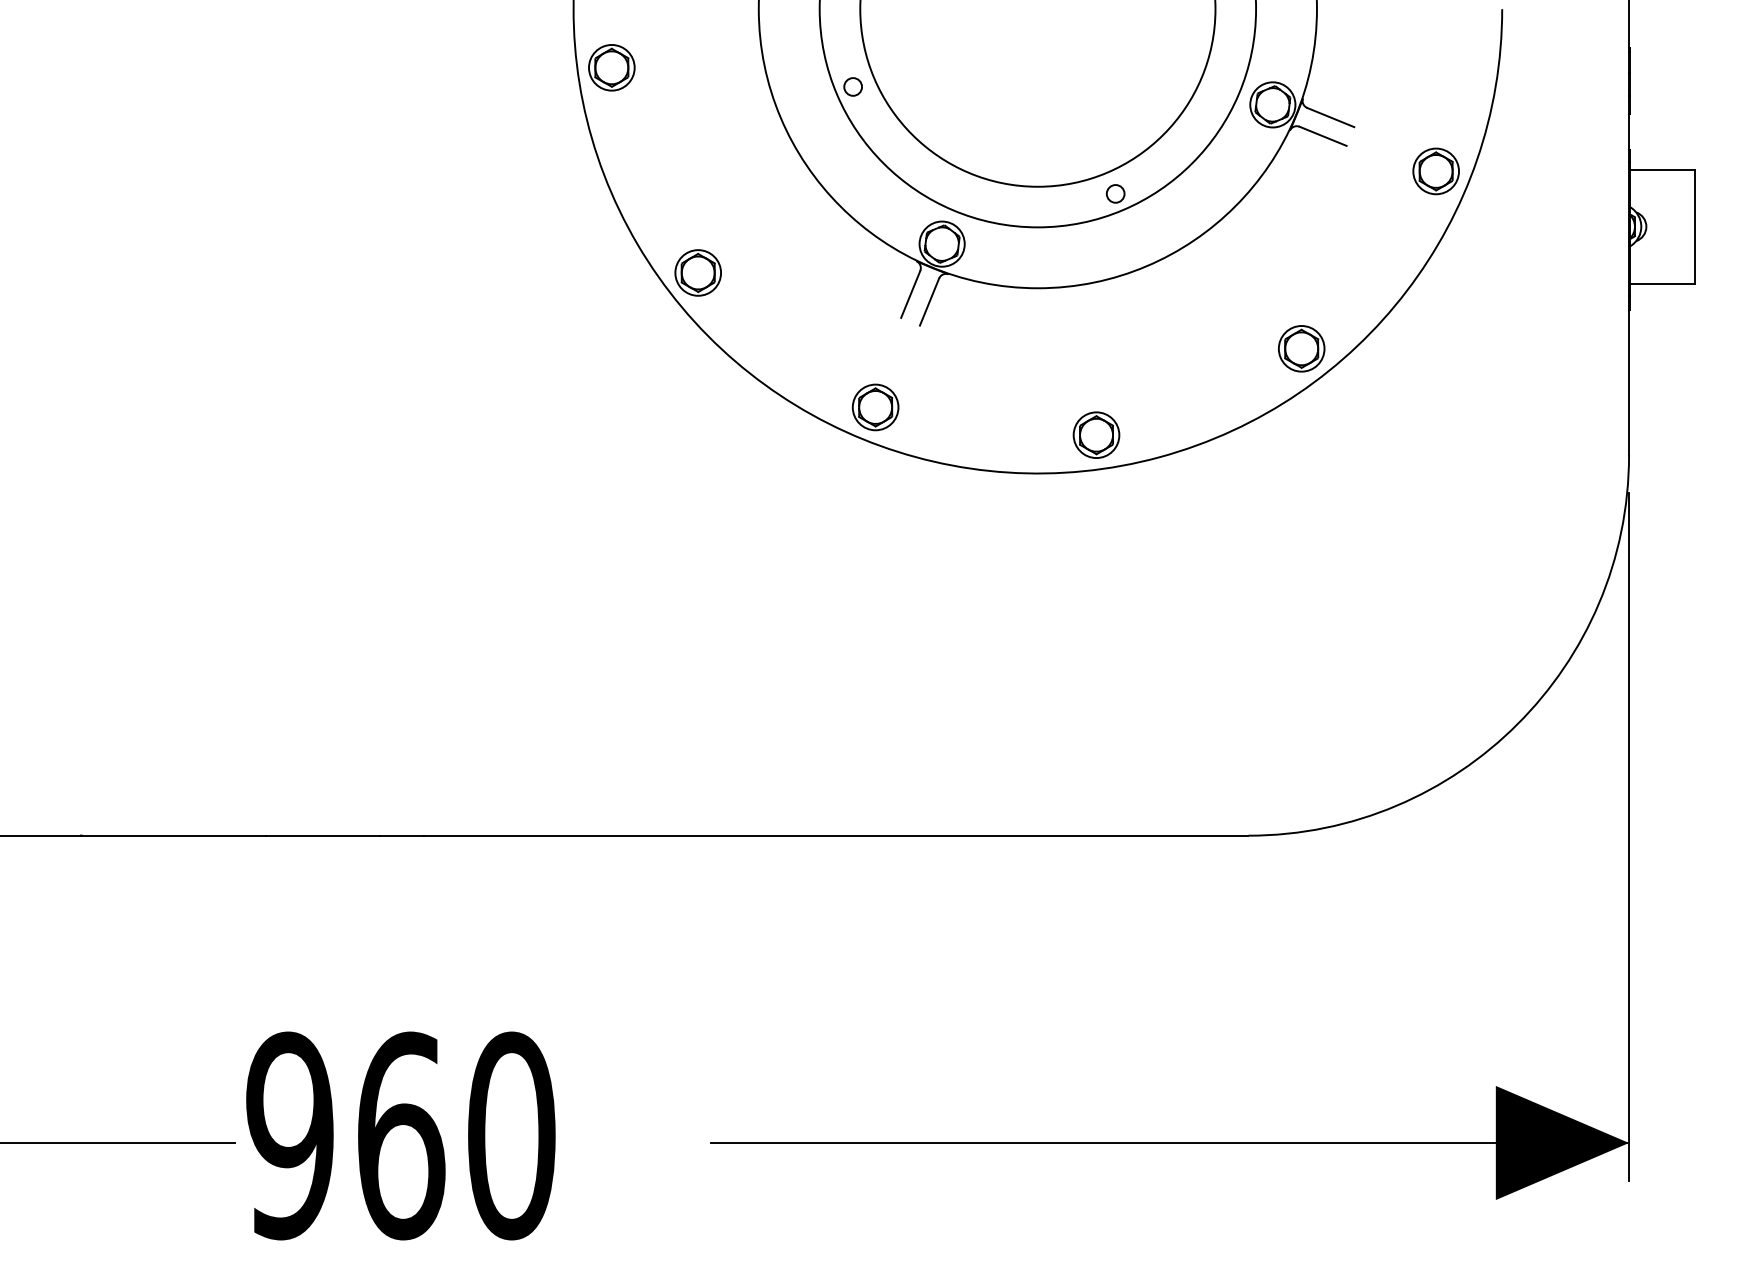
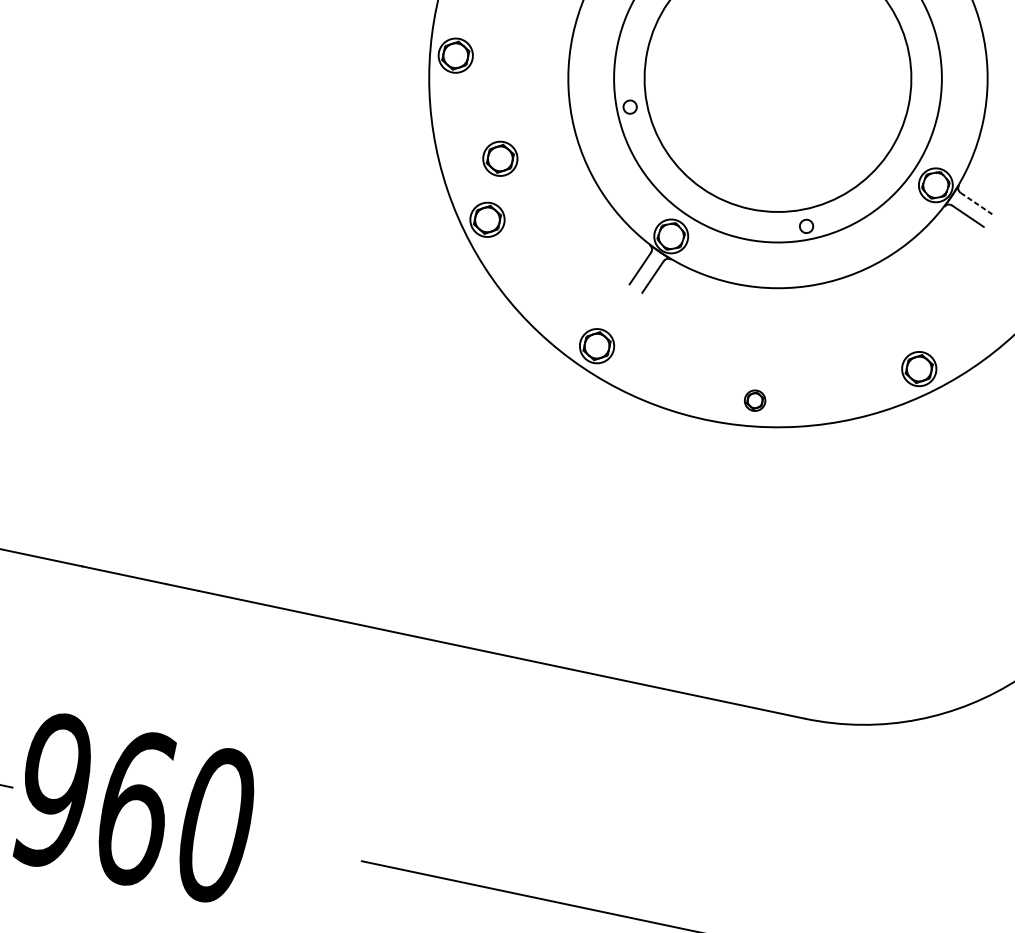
line: (1331, 117) -> (977, 203), solid -> dashed
part: (697, 189) -> (499, 158), added
part: (1096, 434) -> (755, 400), size x0.6

